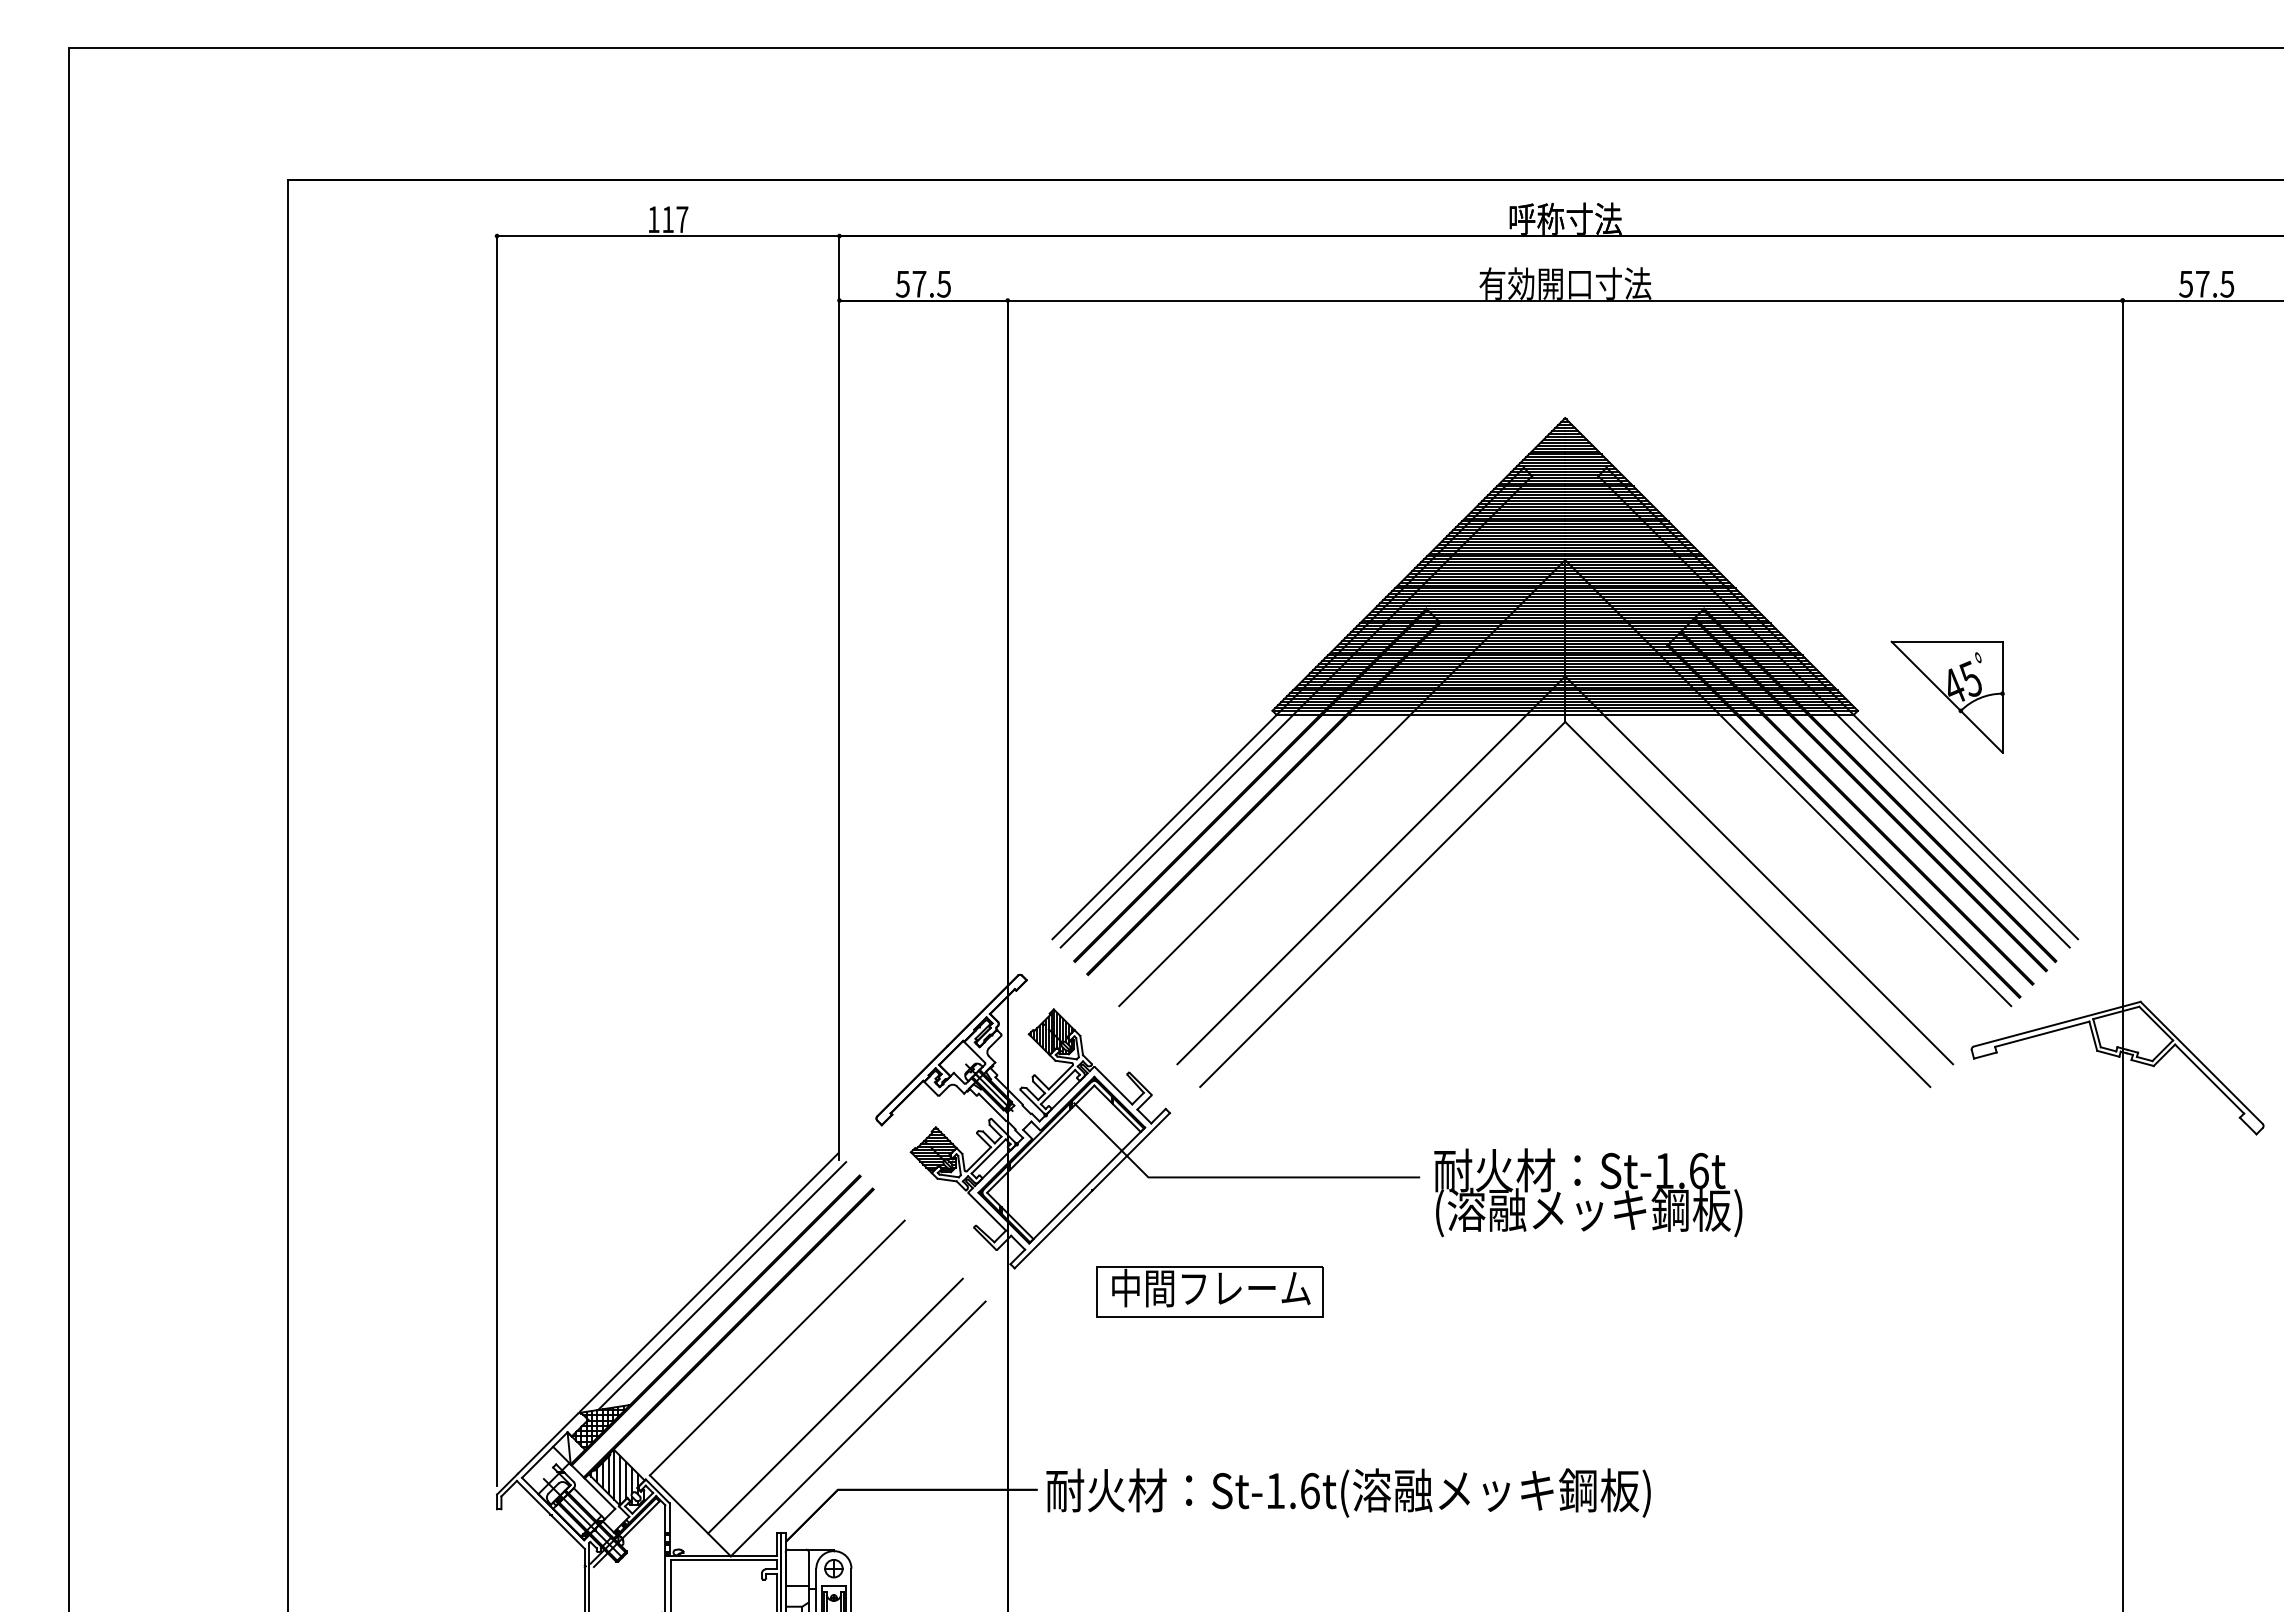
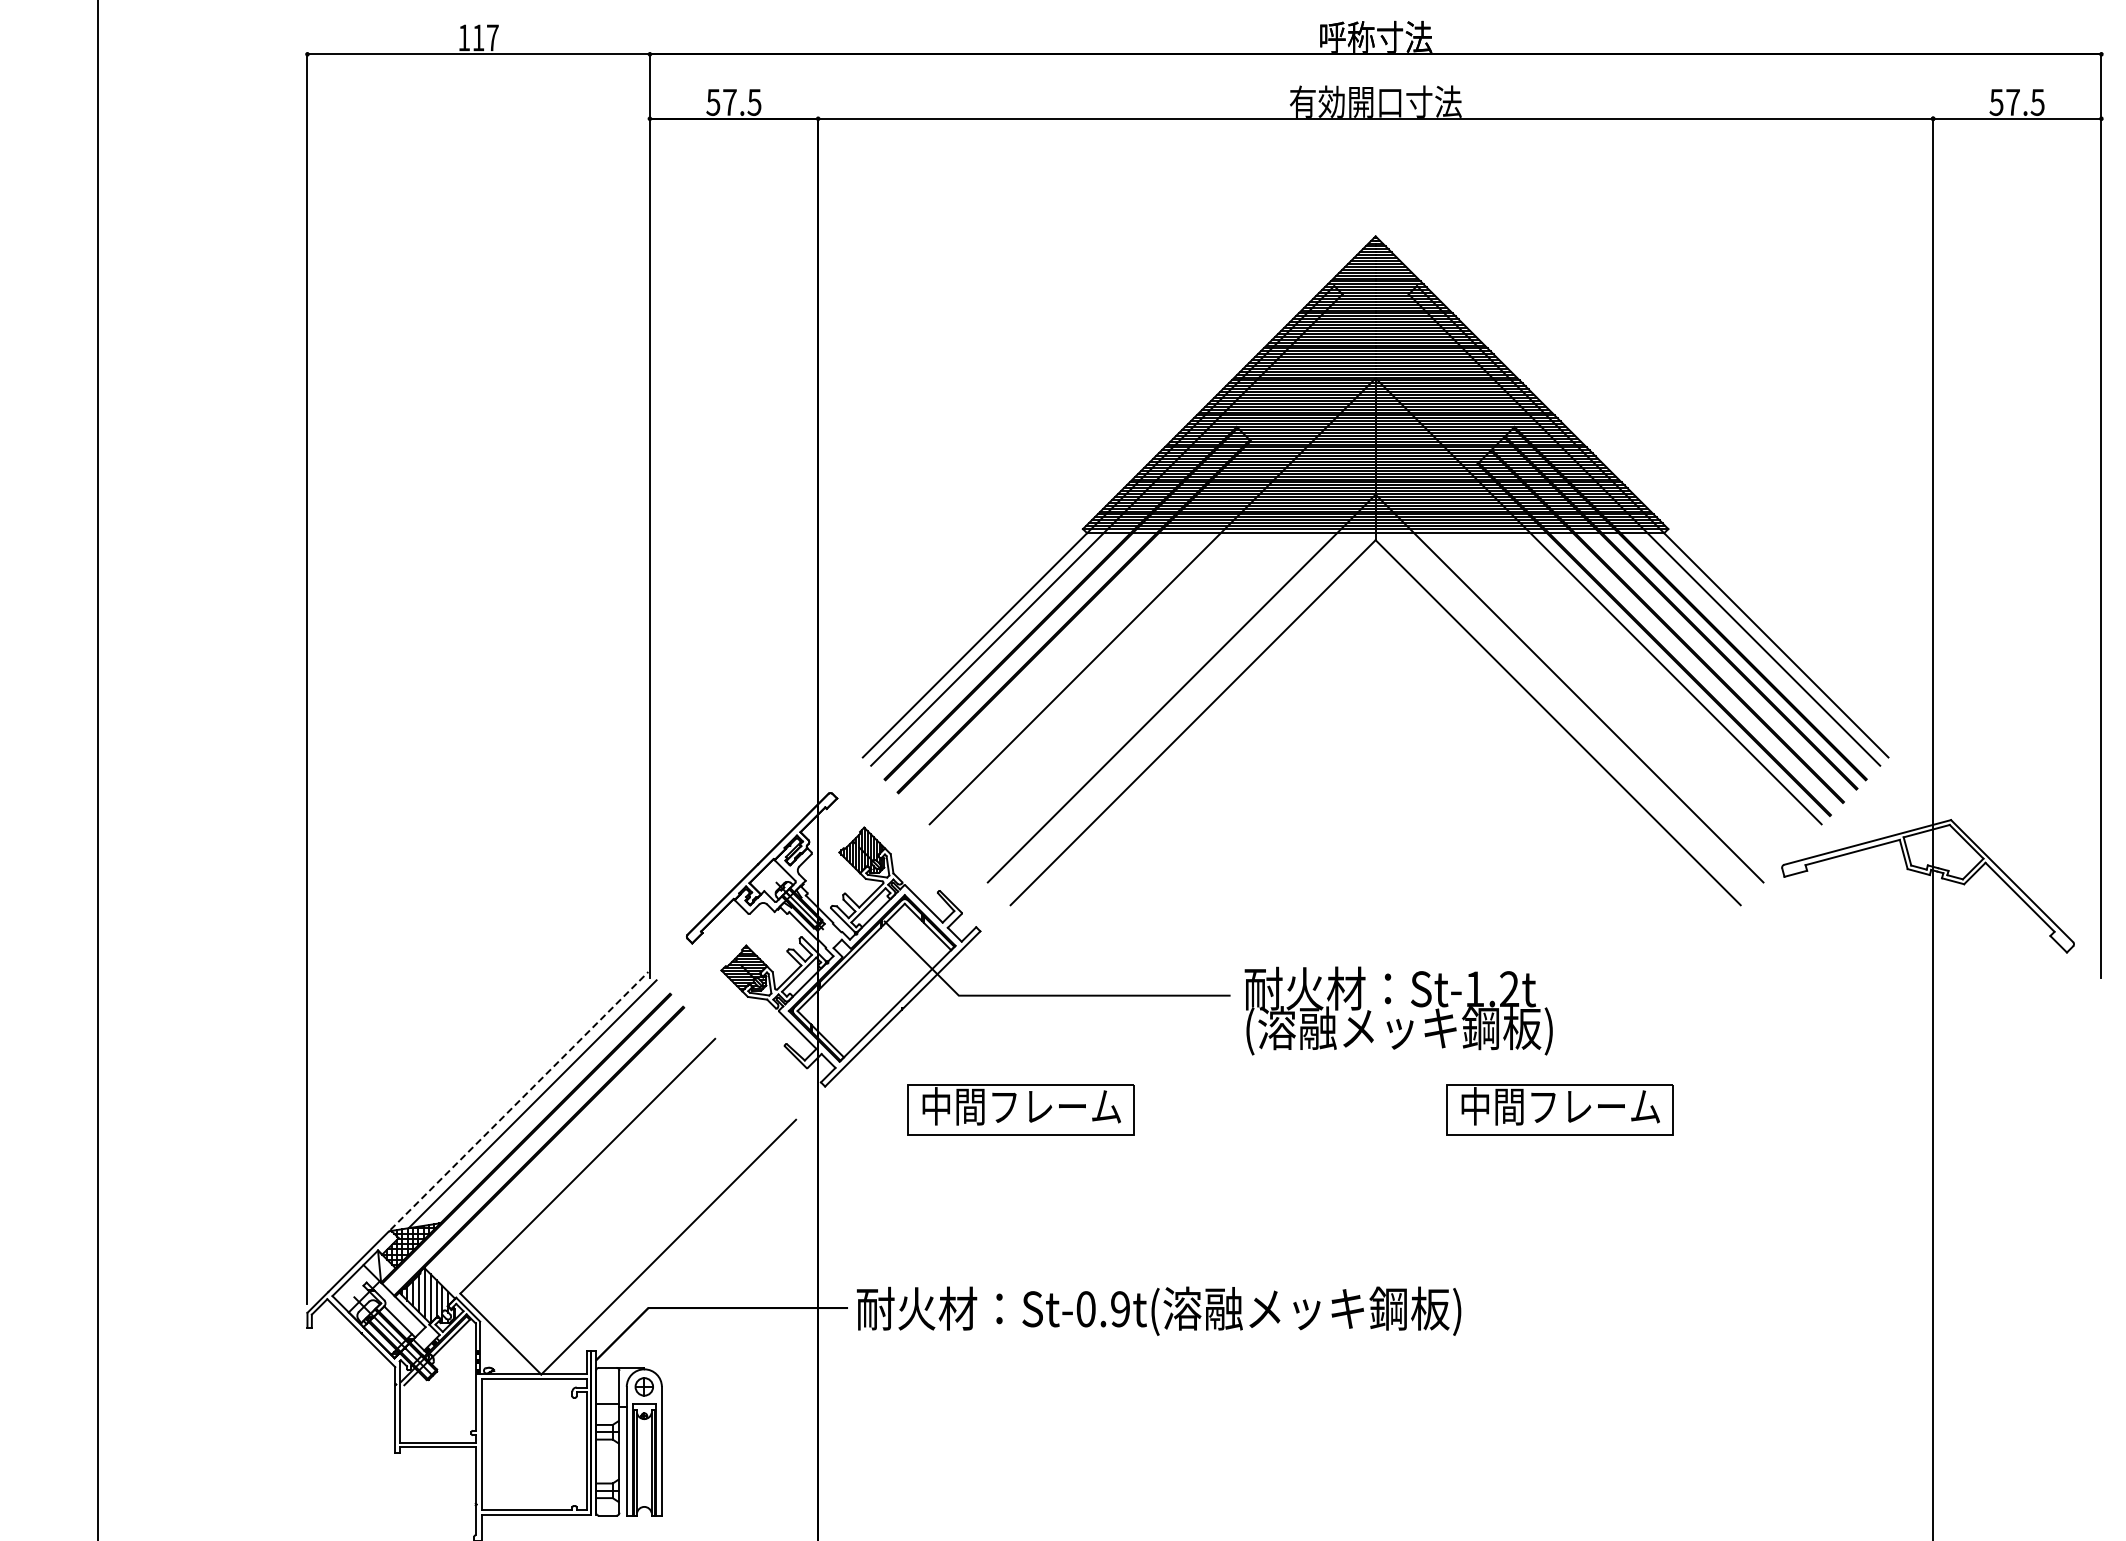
part: (1947, 696) -> (1757, 514), removed
text: (1698, 1170) -> (1508, 988), St-1.6t -> St-1.2t
line: (709, 1282) -> (519, 1100), solid -> dashed
part: (1748, 1291) -> (1558, 1109), added
line: (835, 1405) -> (645, 1223), removed
text: (1292, 1490) -> (1102, 1308), St-1.6t( -> St-0.9t(

